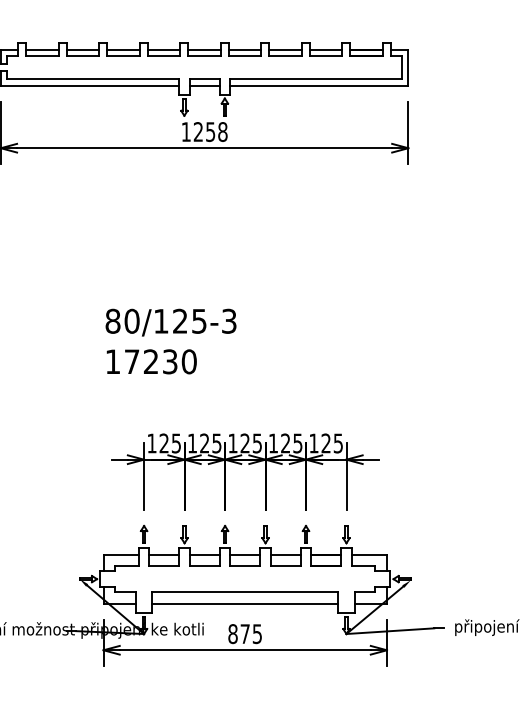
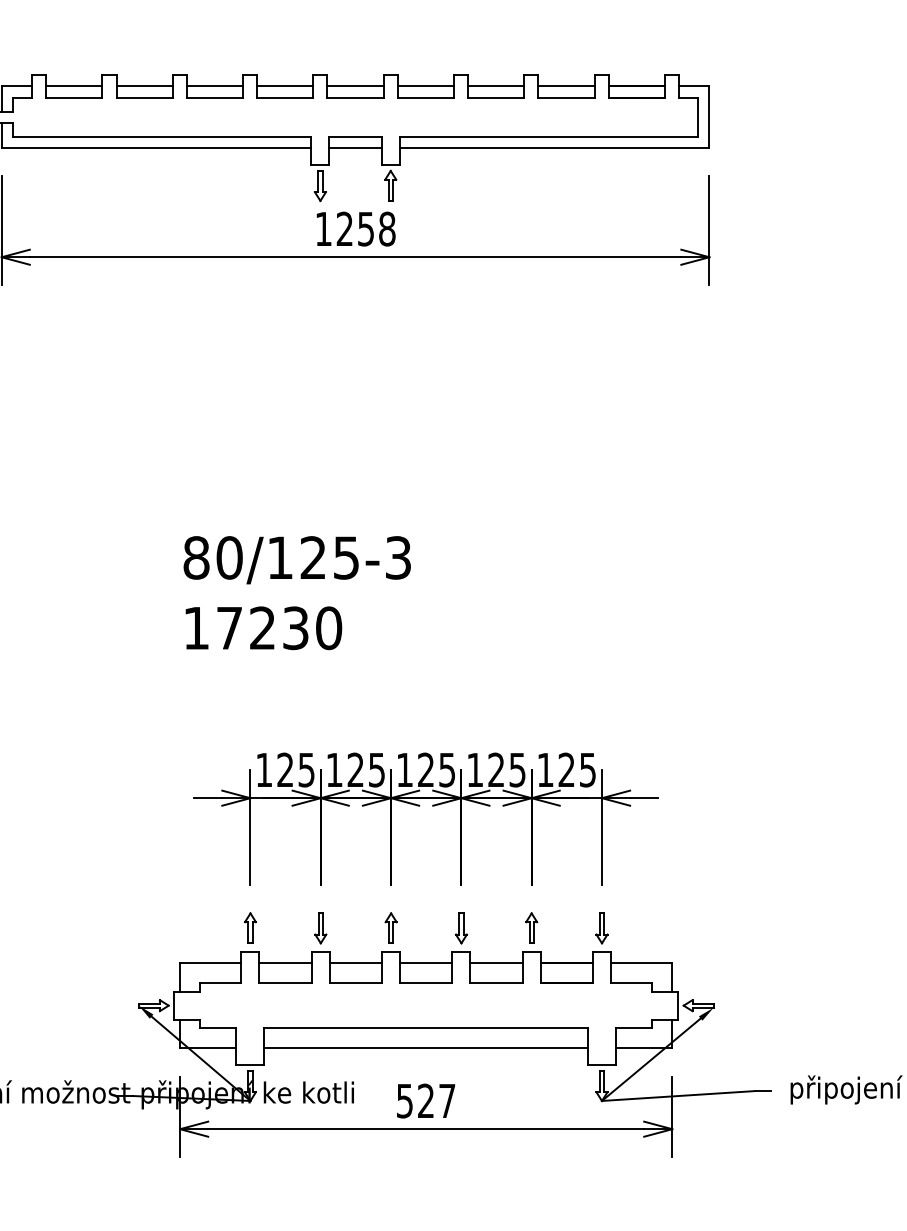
text: (244, 634) -> (424, 1101), 875 -> 527

